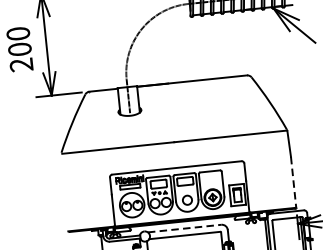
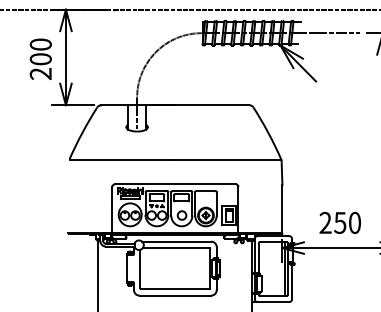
line: (293, 182) -> (282, 209), dashed -> solid
line: (184, 228) -> (176, 241), dashed -> solid

